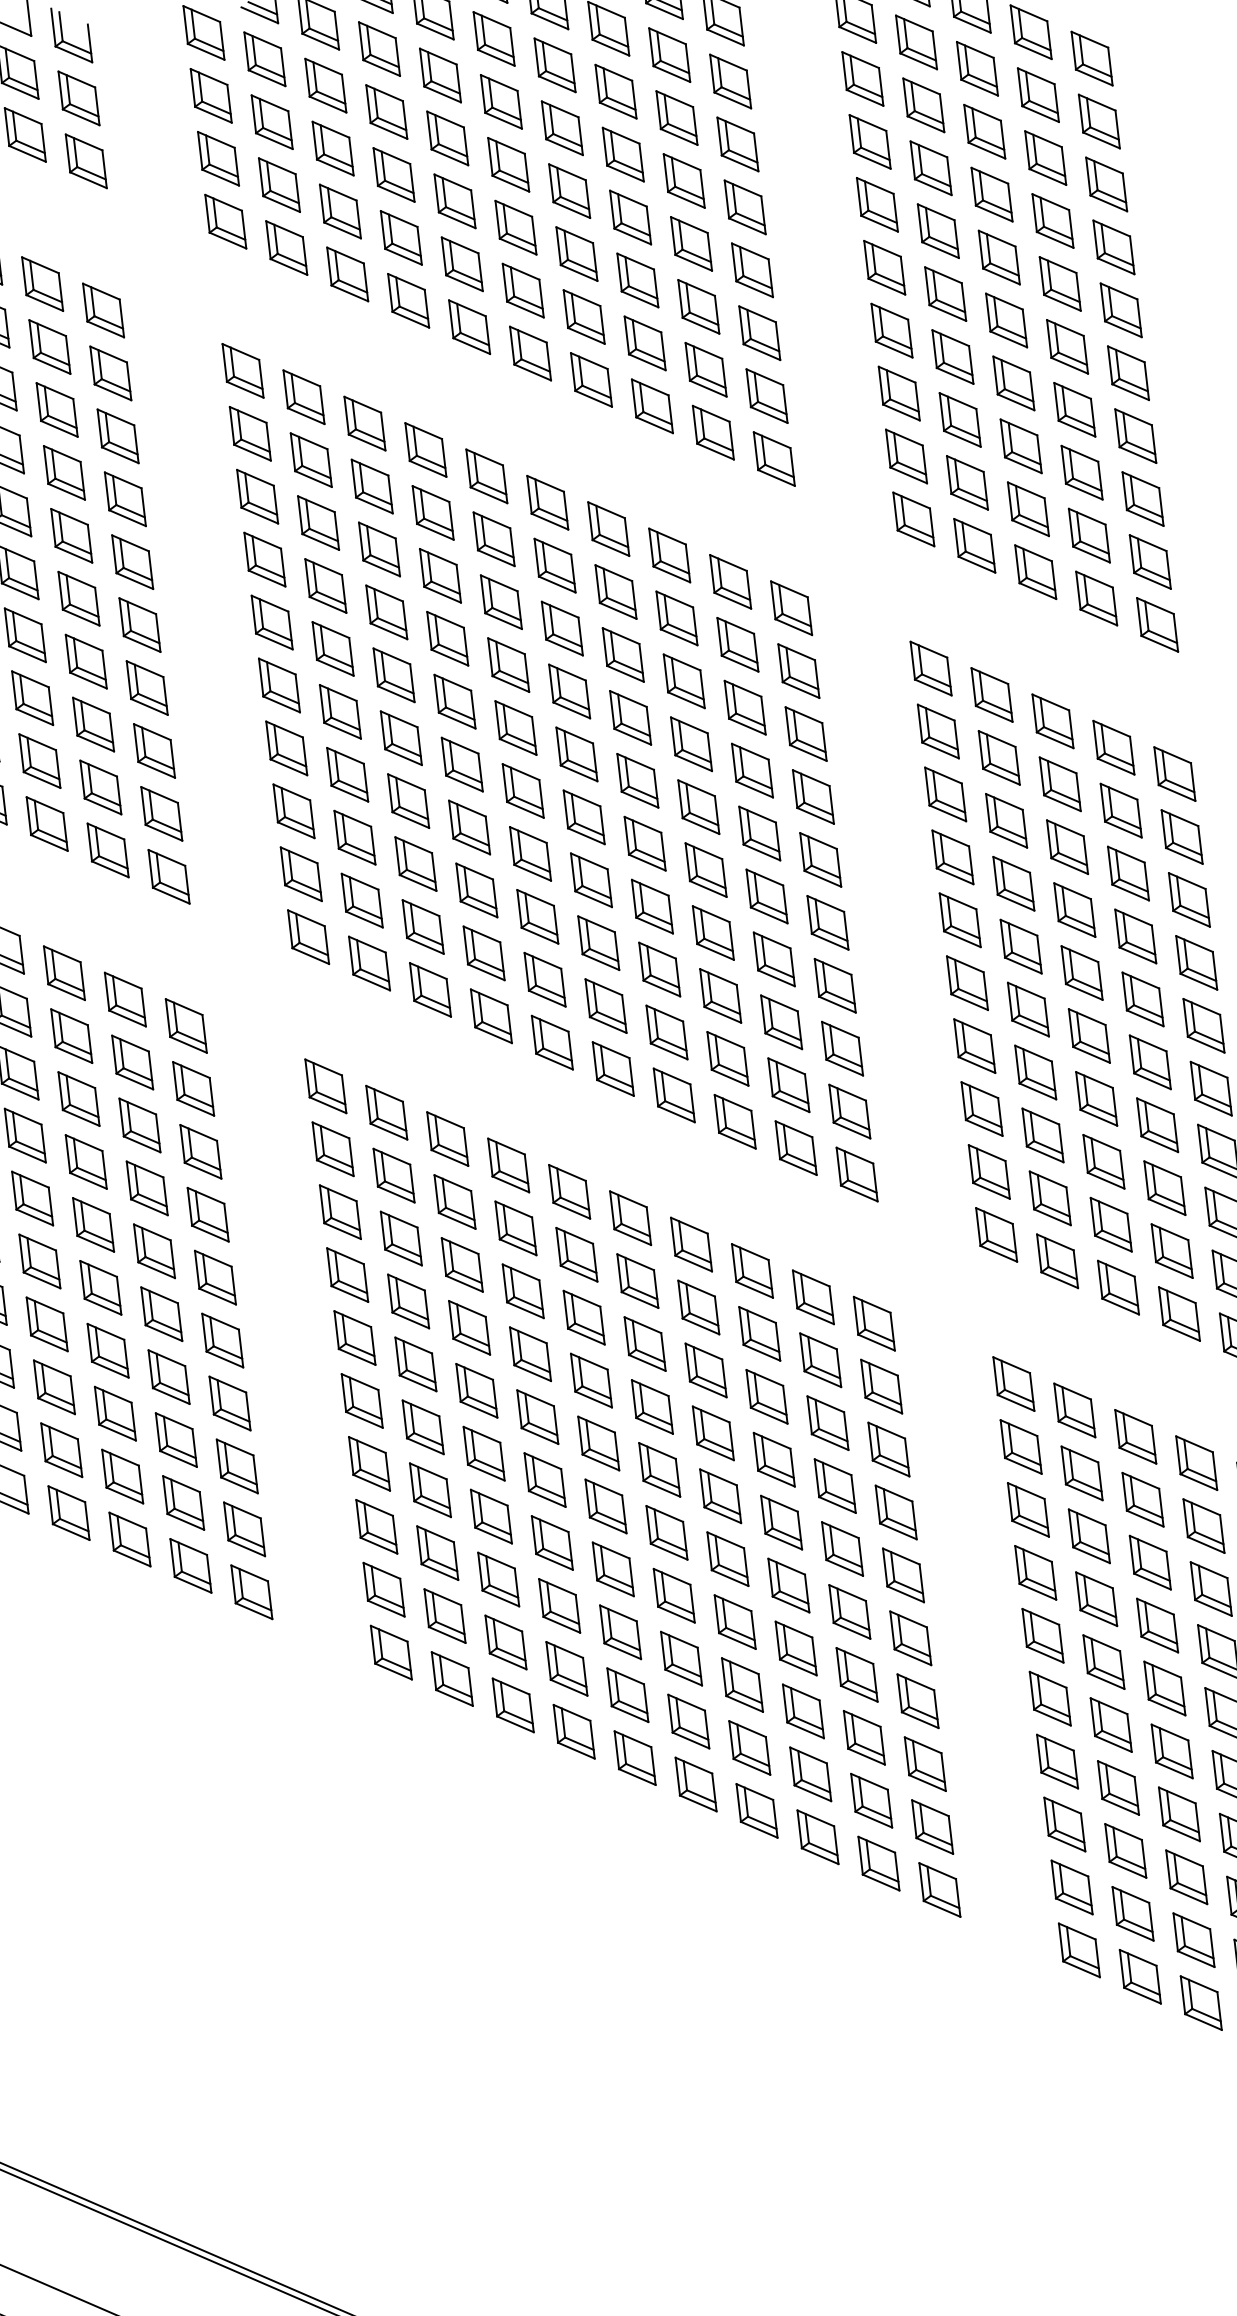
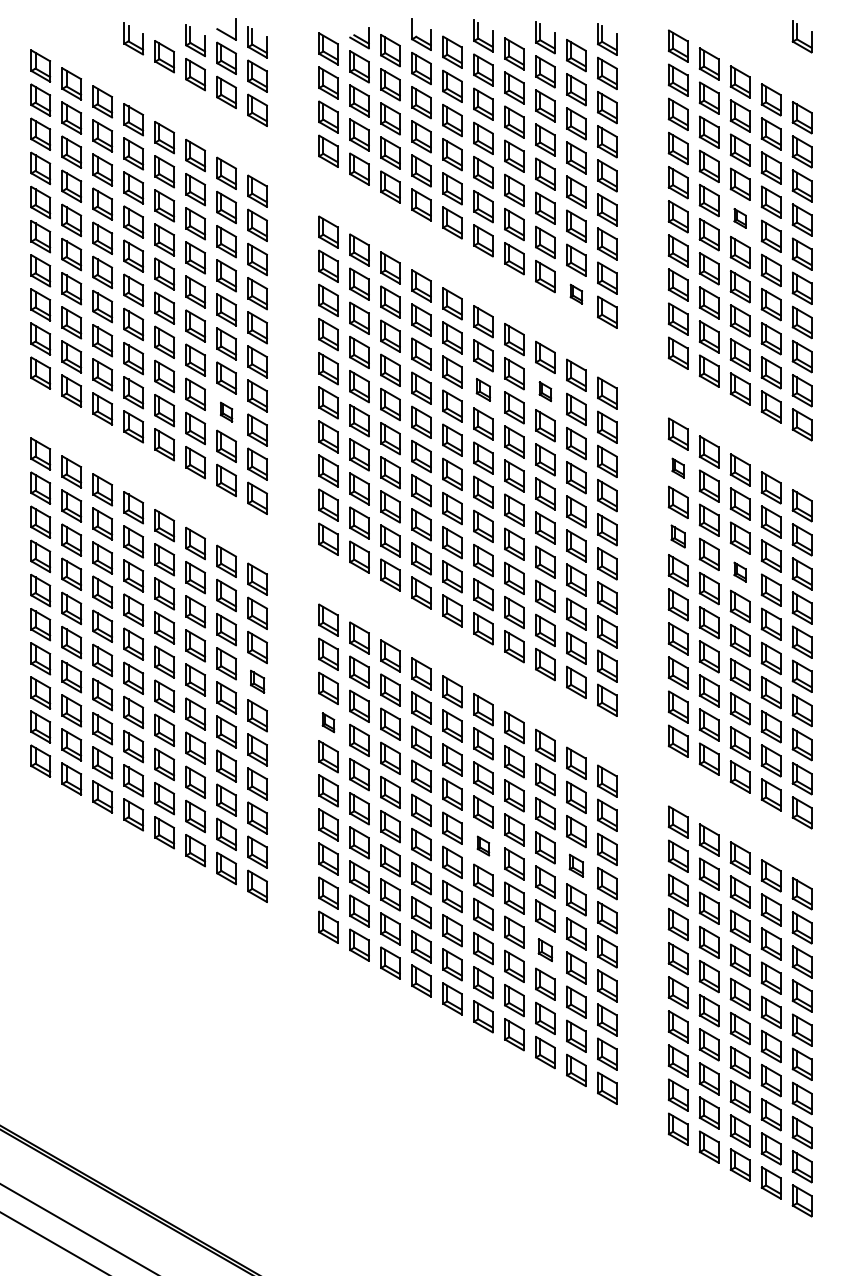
part: (997, 257) -> (739, 218), size x0.6
part: (713, 430) -> (576, 293), size x0.6
part: (677, 618) -> (545, 391), size x0.6
part: (562, 627) -> (483, 389), size x0.7
part: (93, 723) -> (226, 411), size x0.6
part: (936, 730) -> (677, 467), size x0.6
part: (951, 857) -> (677, 536), size x0.7
part: (1073, 908) -> (739, 571), size x0.6
part: (207, 1214) -> (257, 681), size x0.7
part: (347, 1274) -> (328, 722), size x0.6
part: (659, 1468) -> (483, 845), size x0.6
part: (835, 1485) -> (576, 865), size x0.7
part: (796, 1647) -> (545, 949), size x0.7

